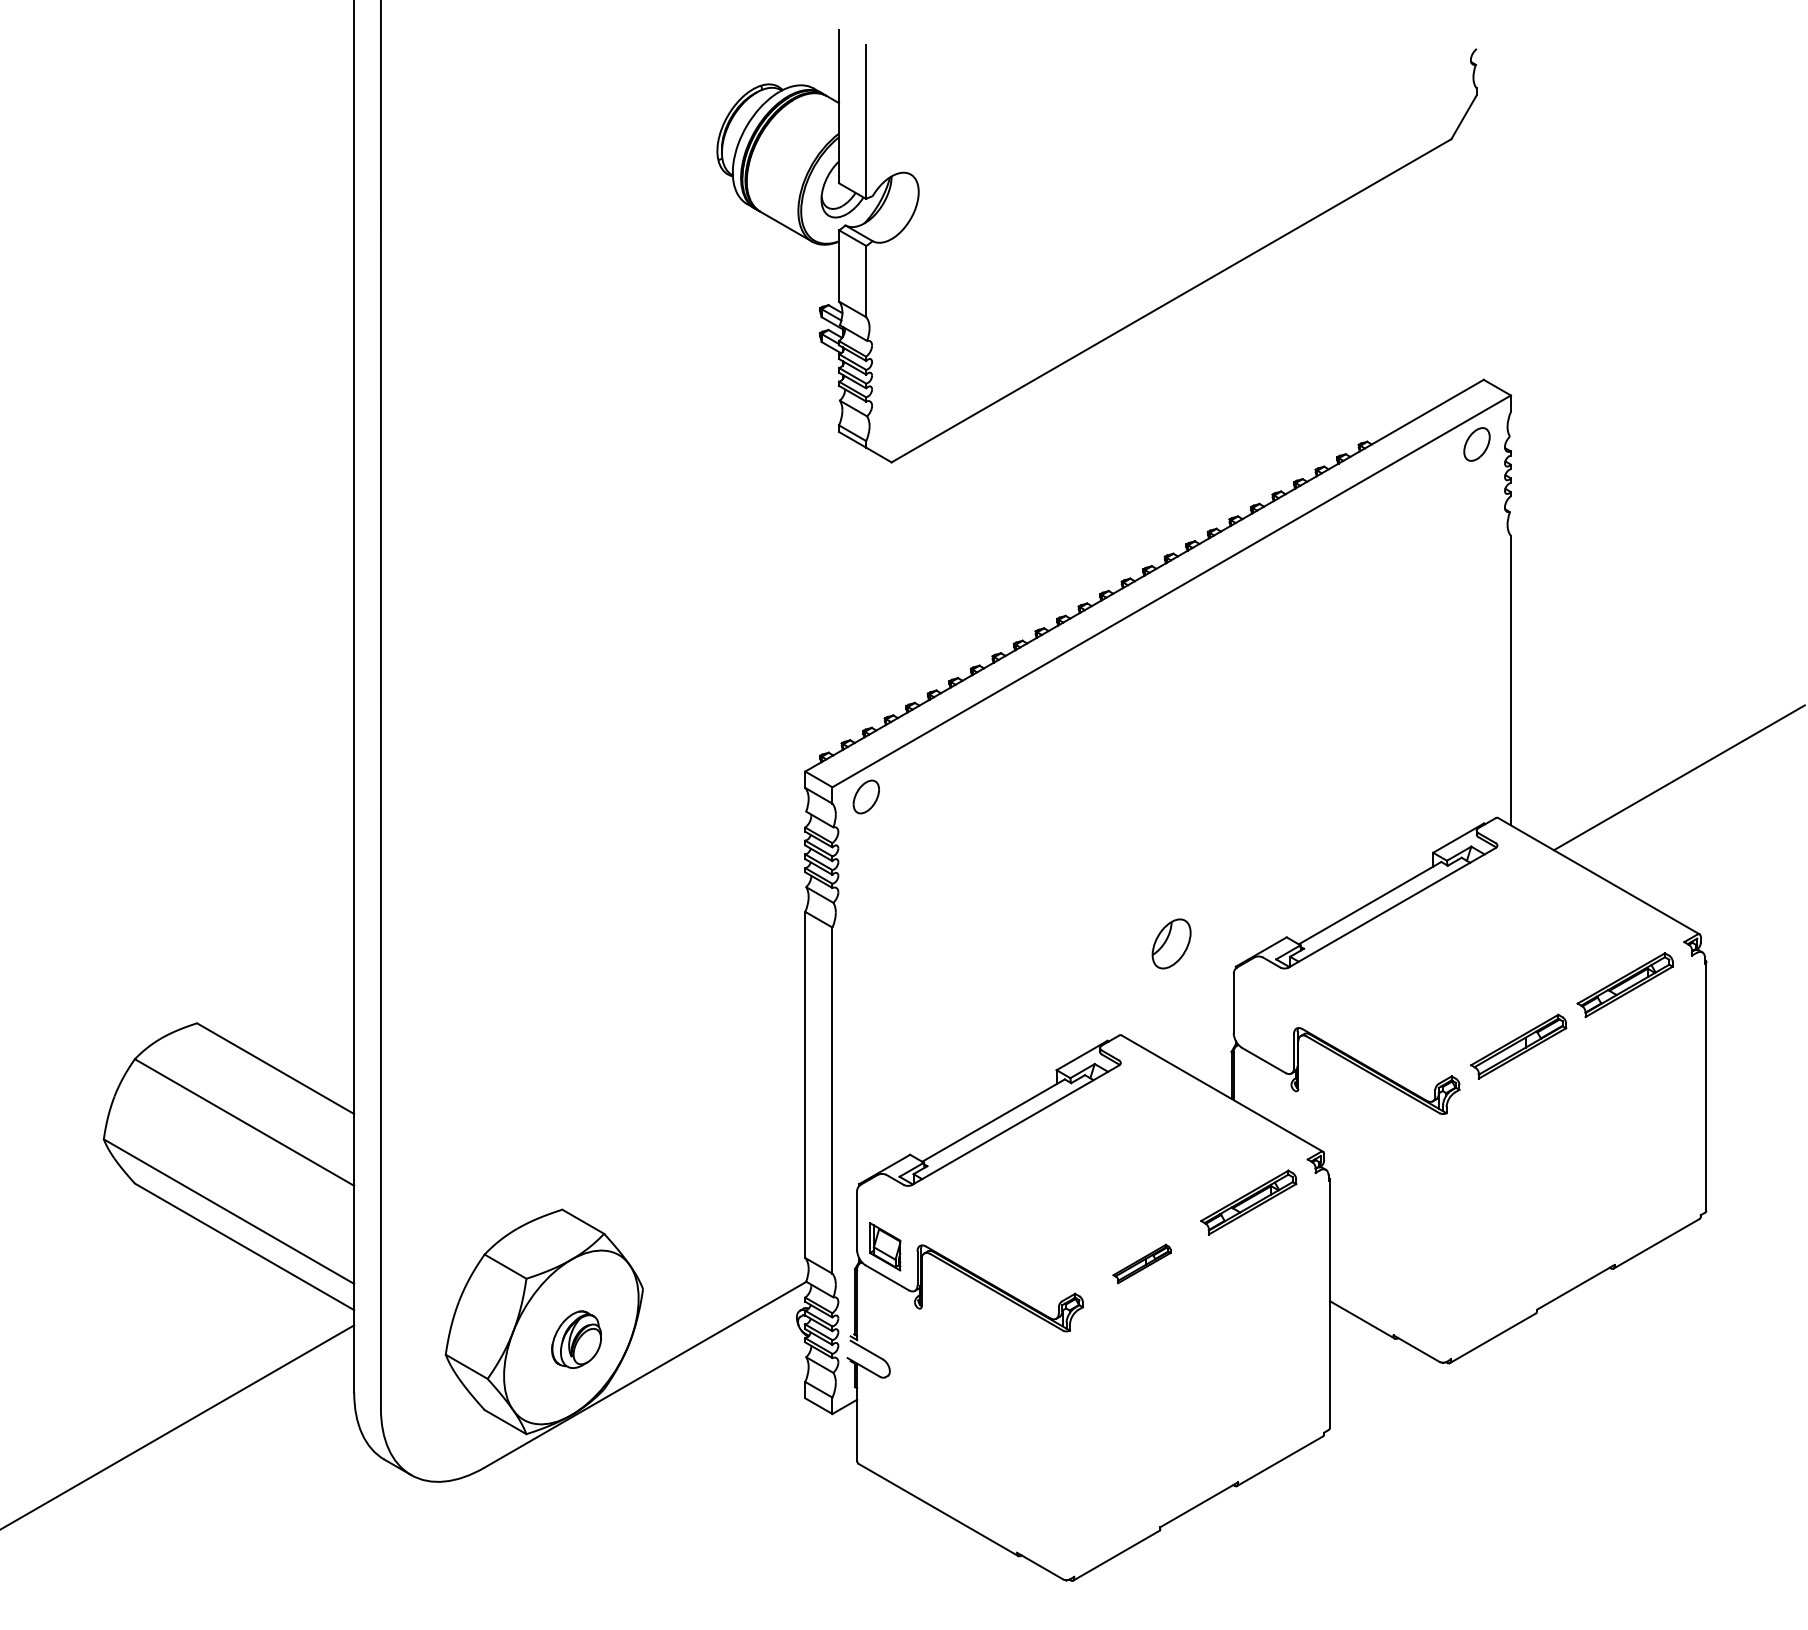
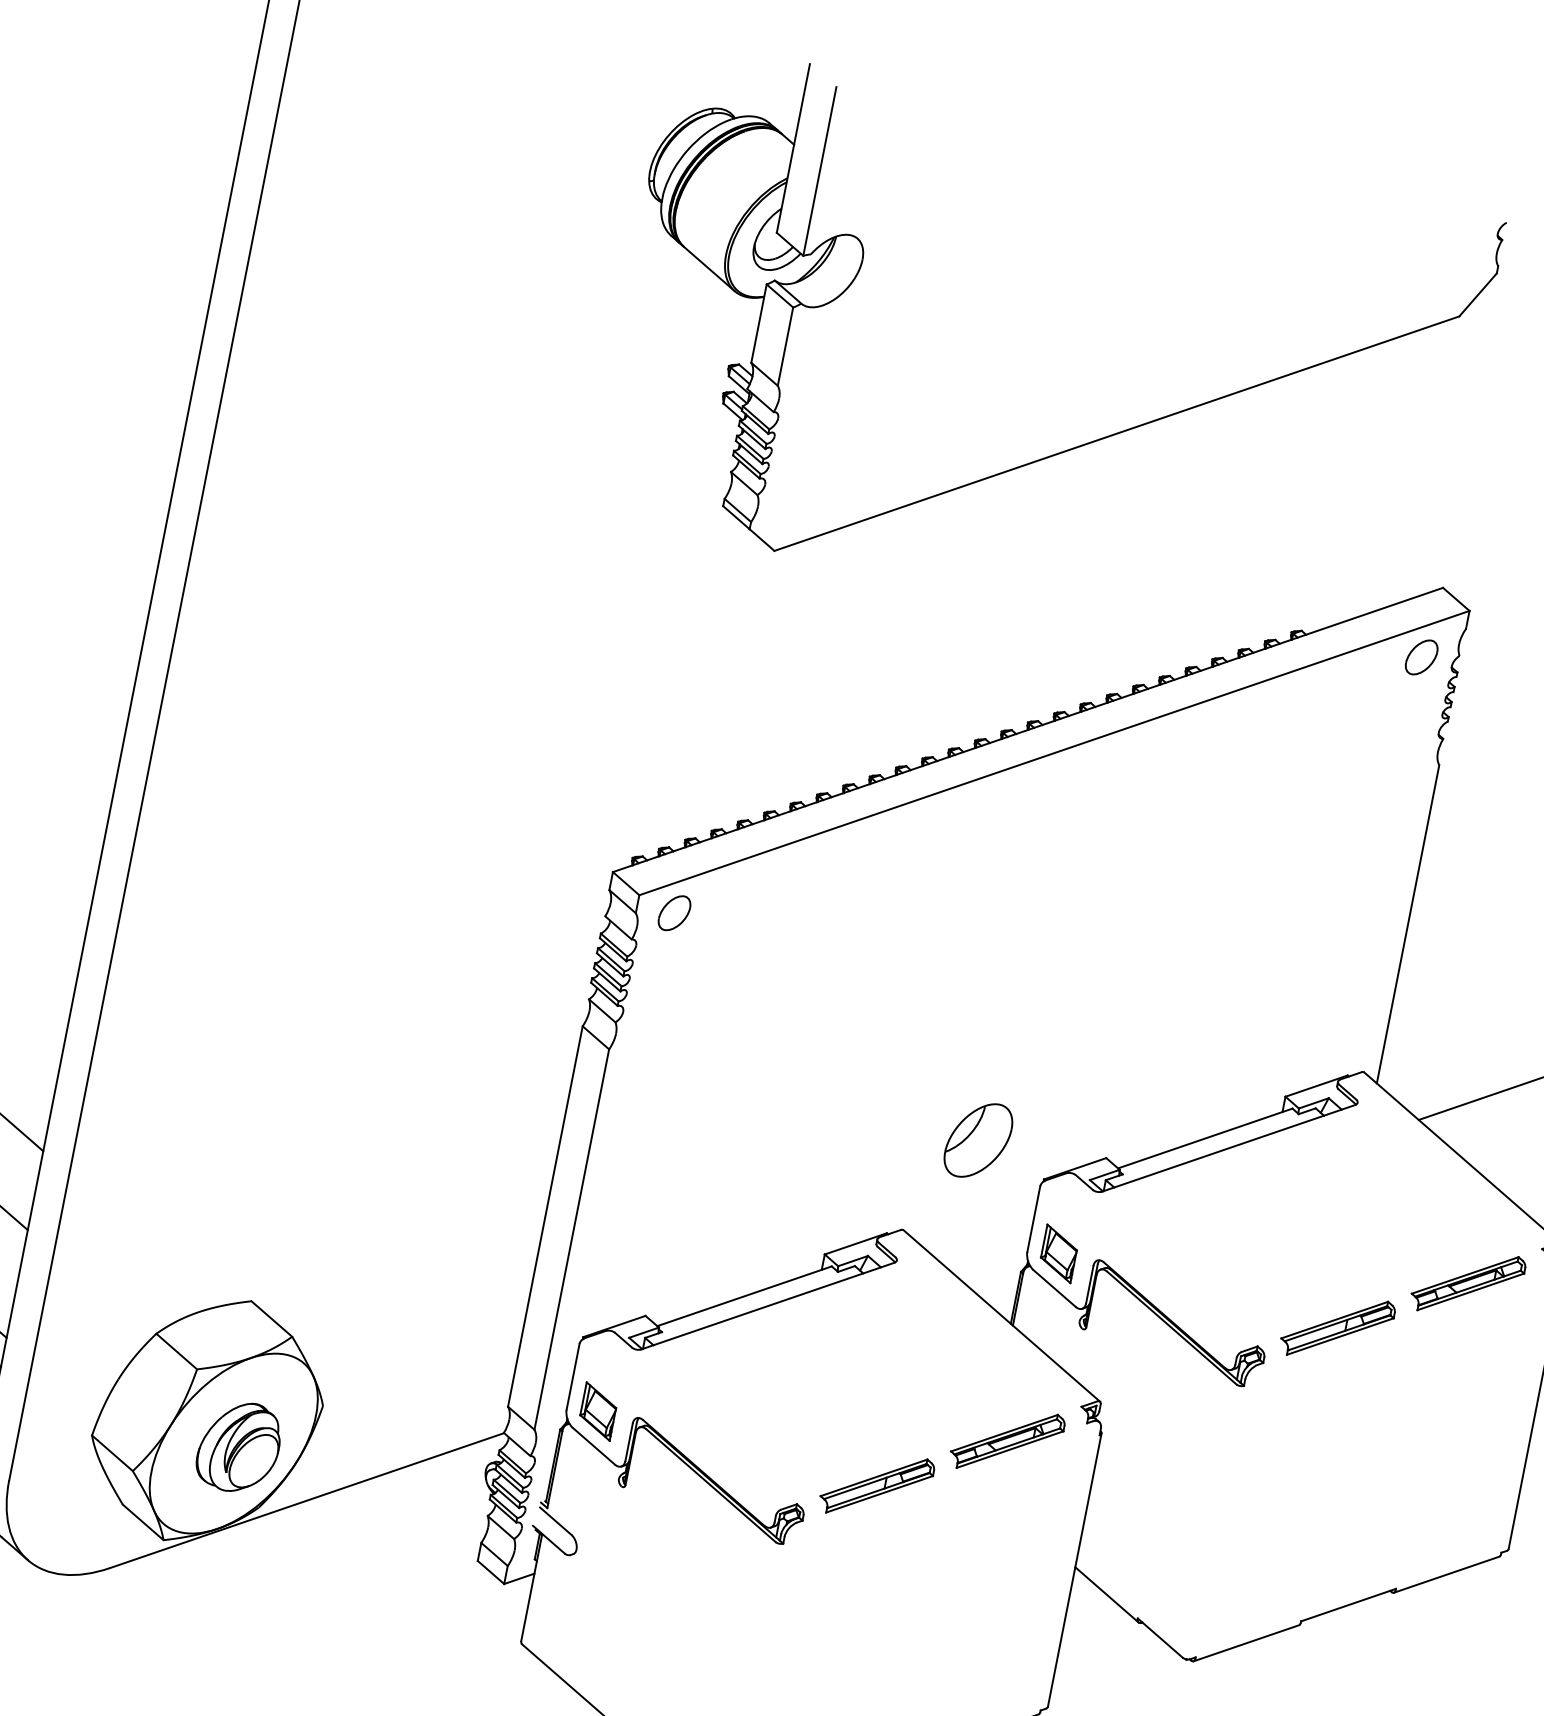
part: (1171, 943) -> (978, 1140), size x1.43
part: (1261, 1028) -> (1058, 1252), added
part: (1141, 1263) -> (876, 1485), size x1.67
part: (576, 1339) -> (238, 1446), size x1.43

